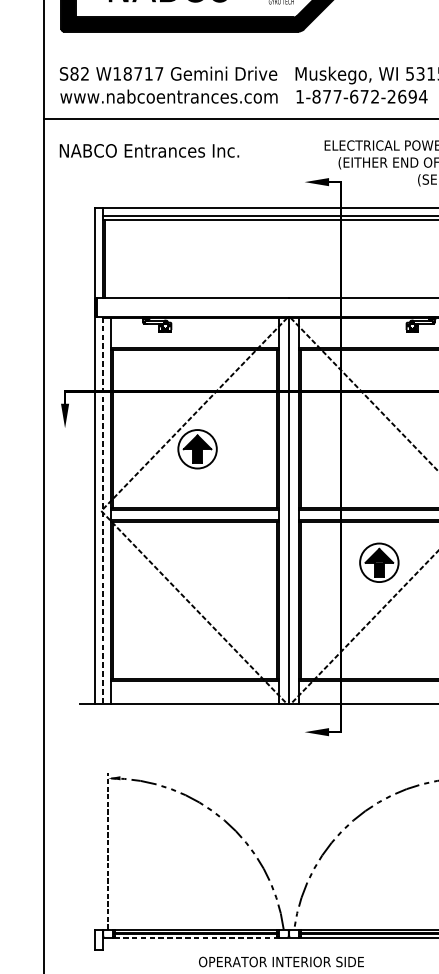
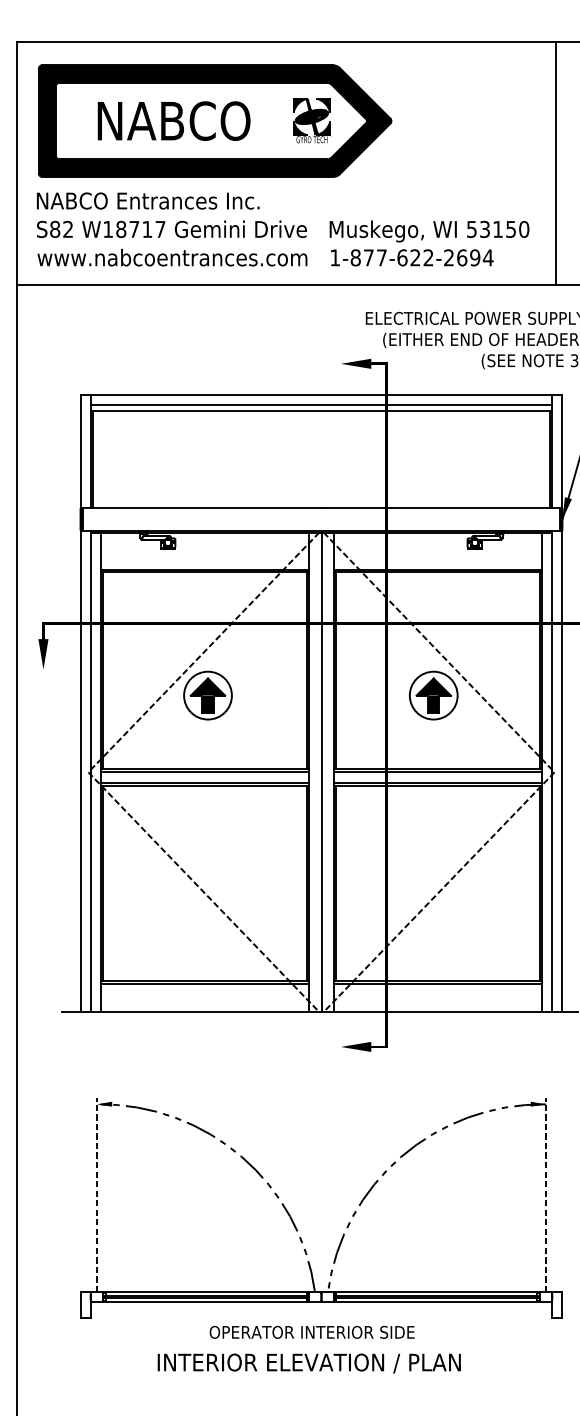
text: (364, 96) -> (415, 257), 1-877-672-2694 -> 1-877-622-2694
text: (149, 150) -> (148, 200), moved
line: (102, 511) -> (90, 772), dashed -> solid
part: (379, 562) -> (433, 695), moved
line: (195, 937) -> (205, 1302), dashed -> solid

